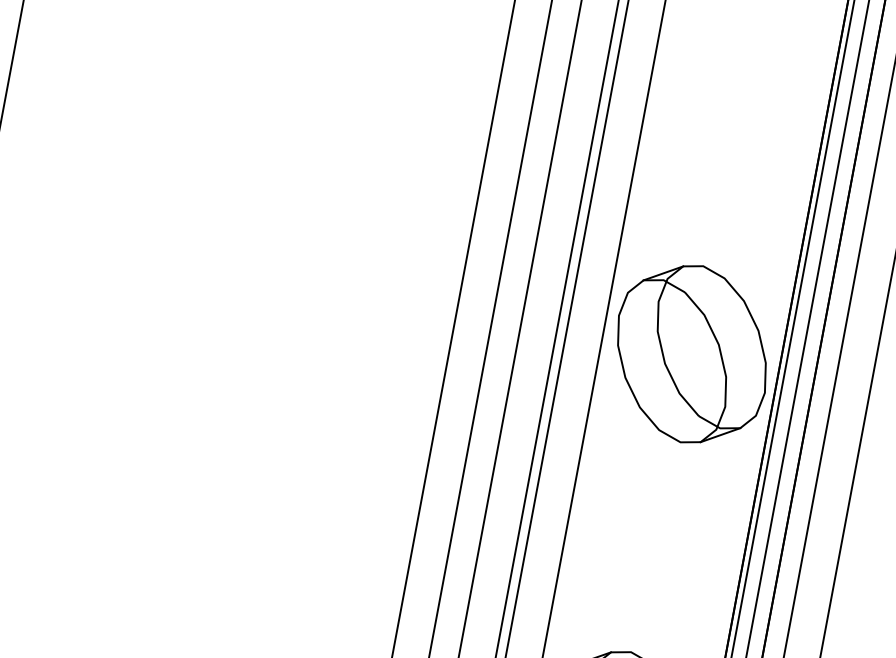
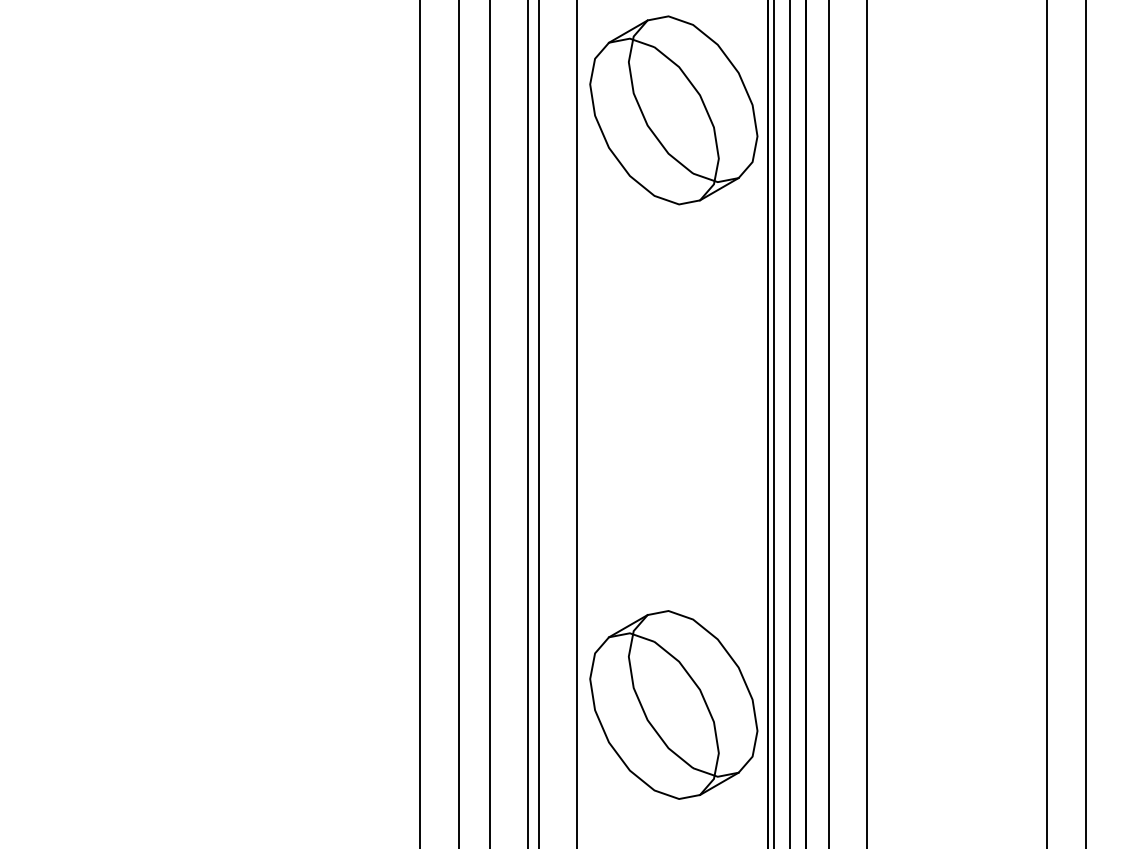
part: (691, 354) -> (673, 110), moved

